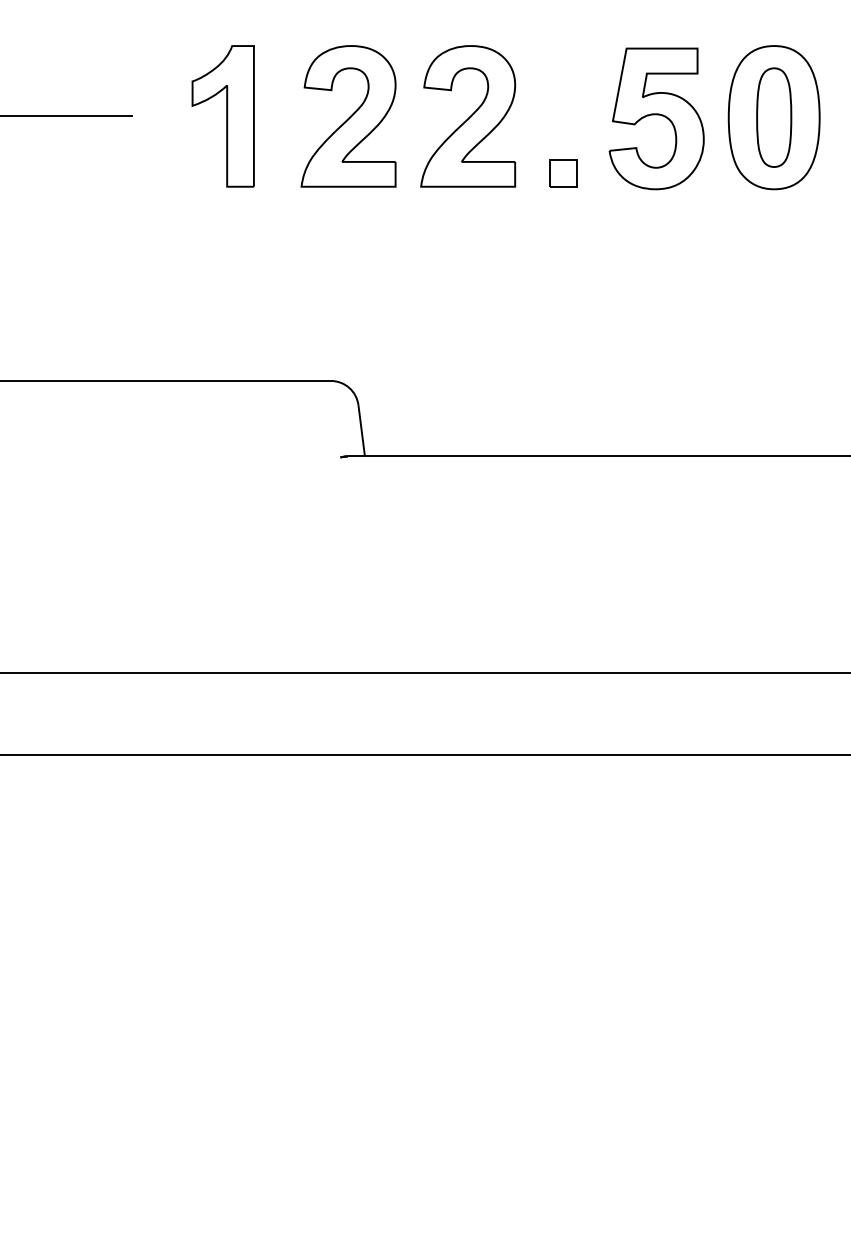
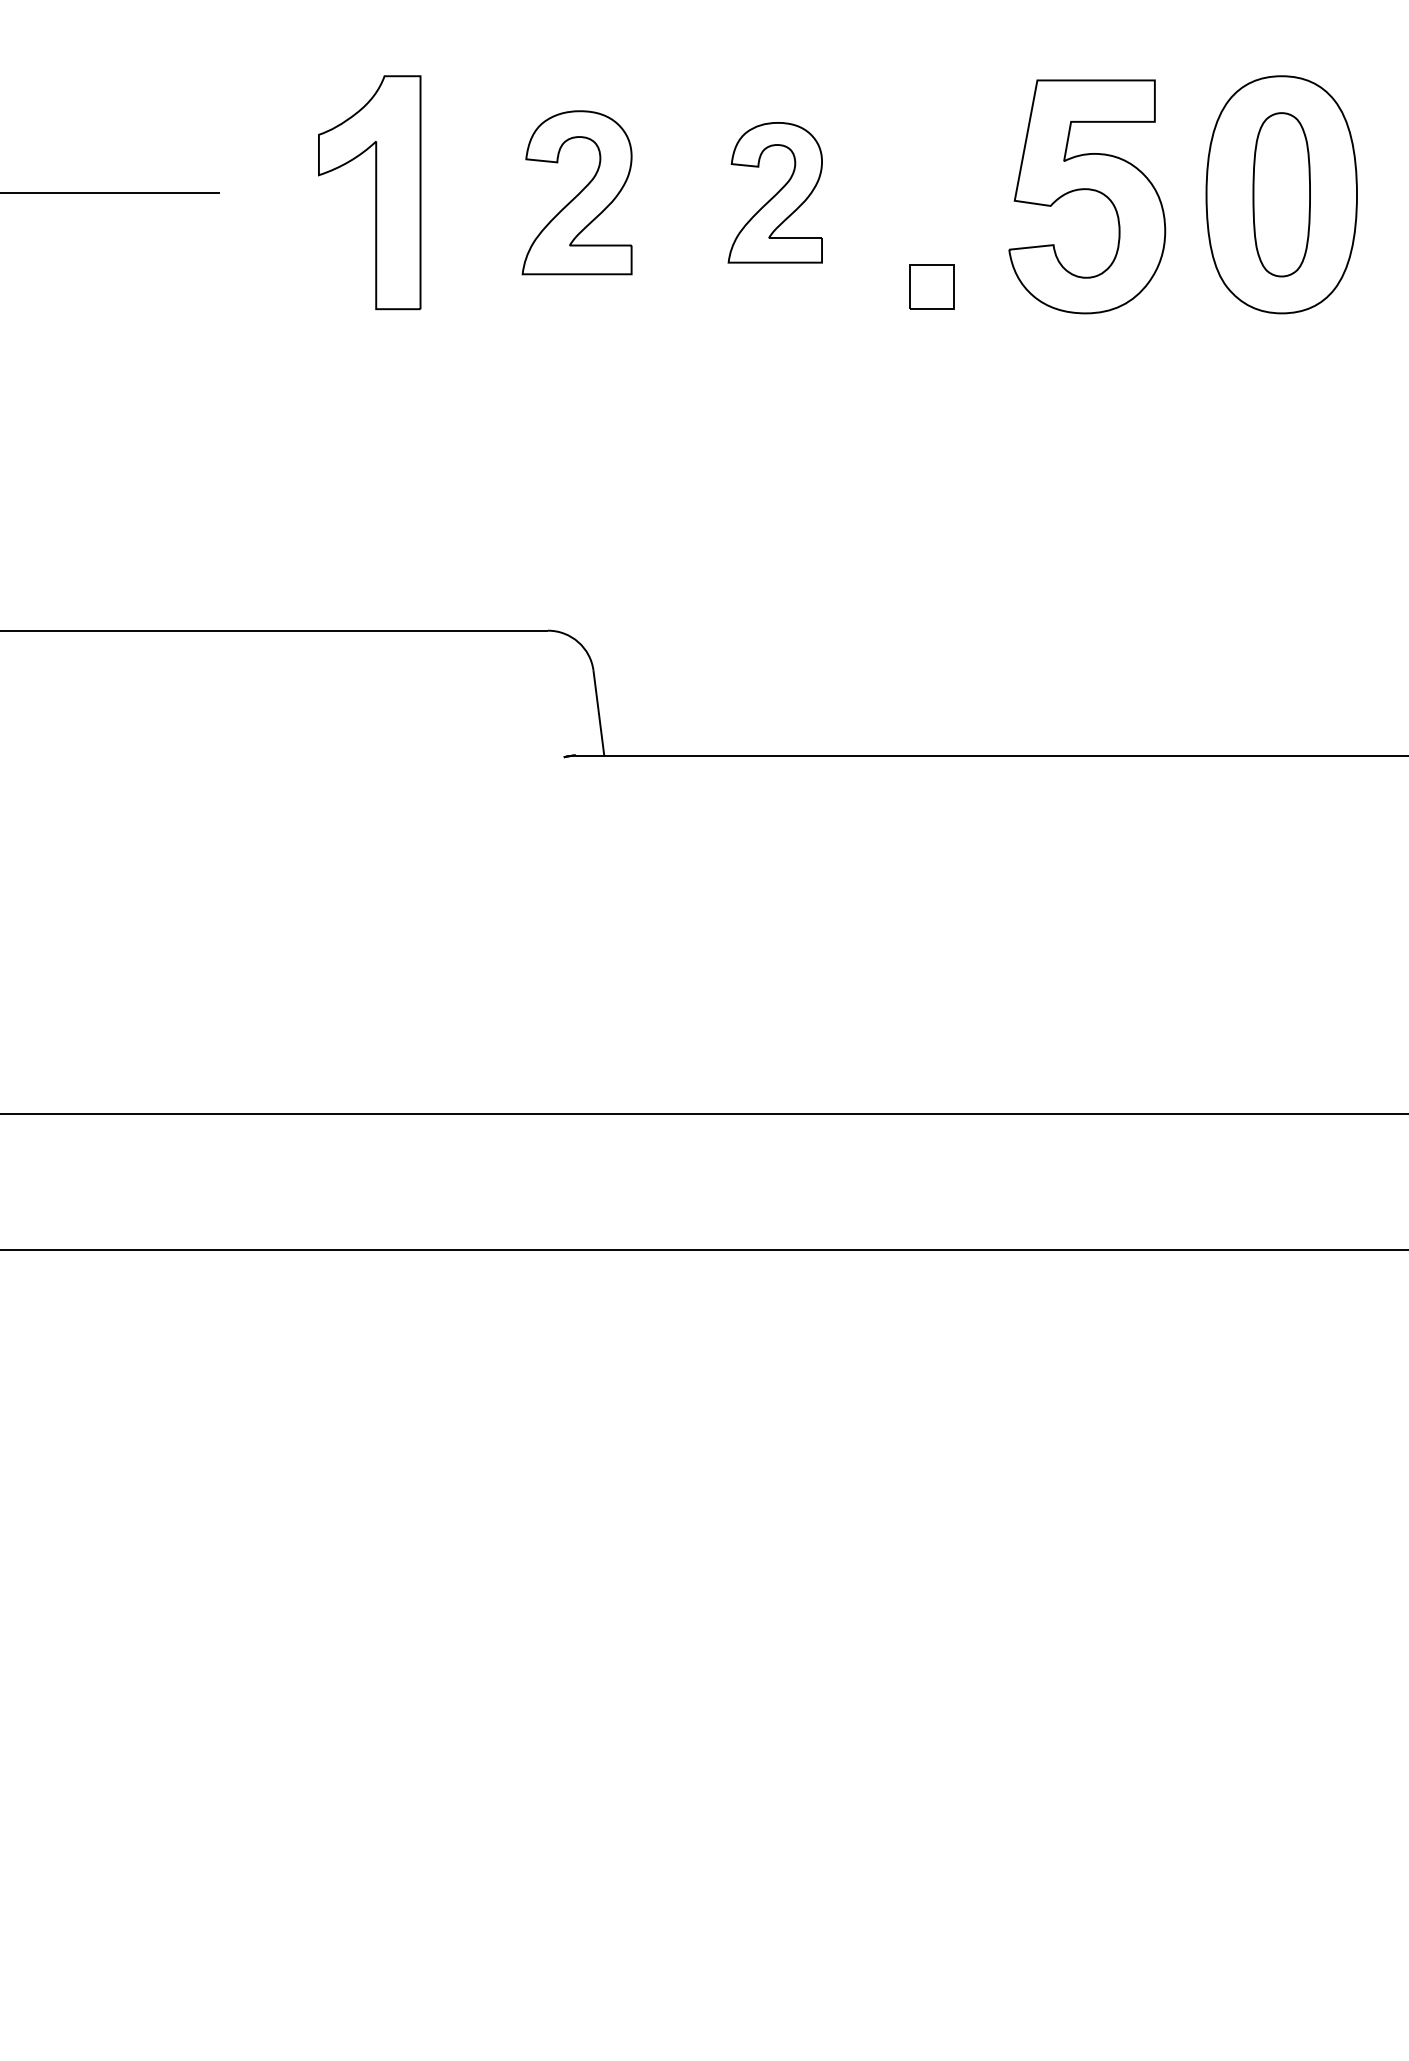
part: (348, 116) -> (577, 192), size x0.7
part: (468, 116) -> (775, 192), size x0.6

